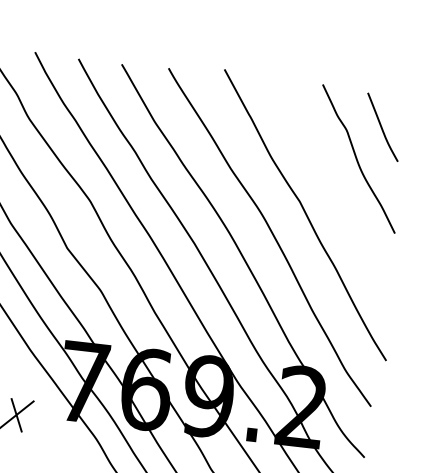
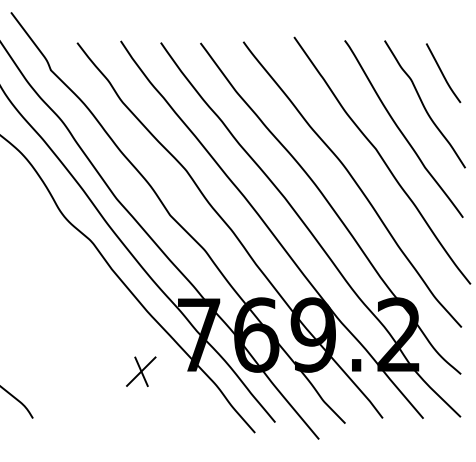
curve: (329, 184) -> (401, 130), added

